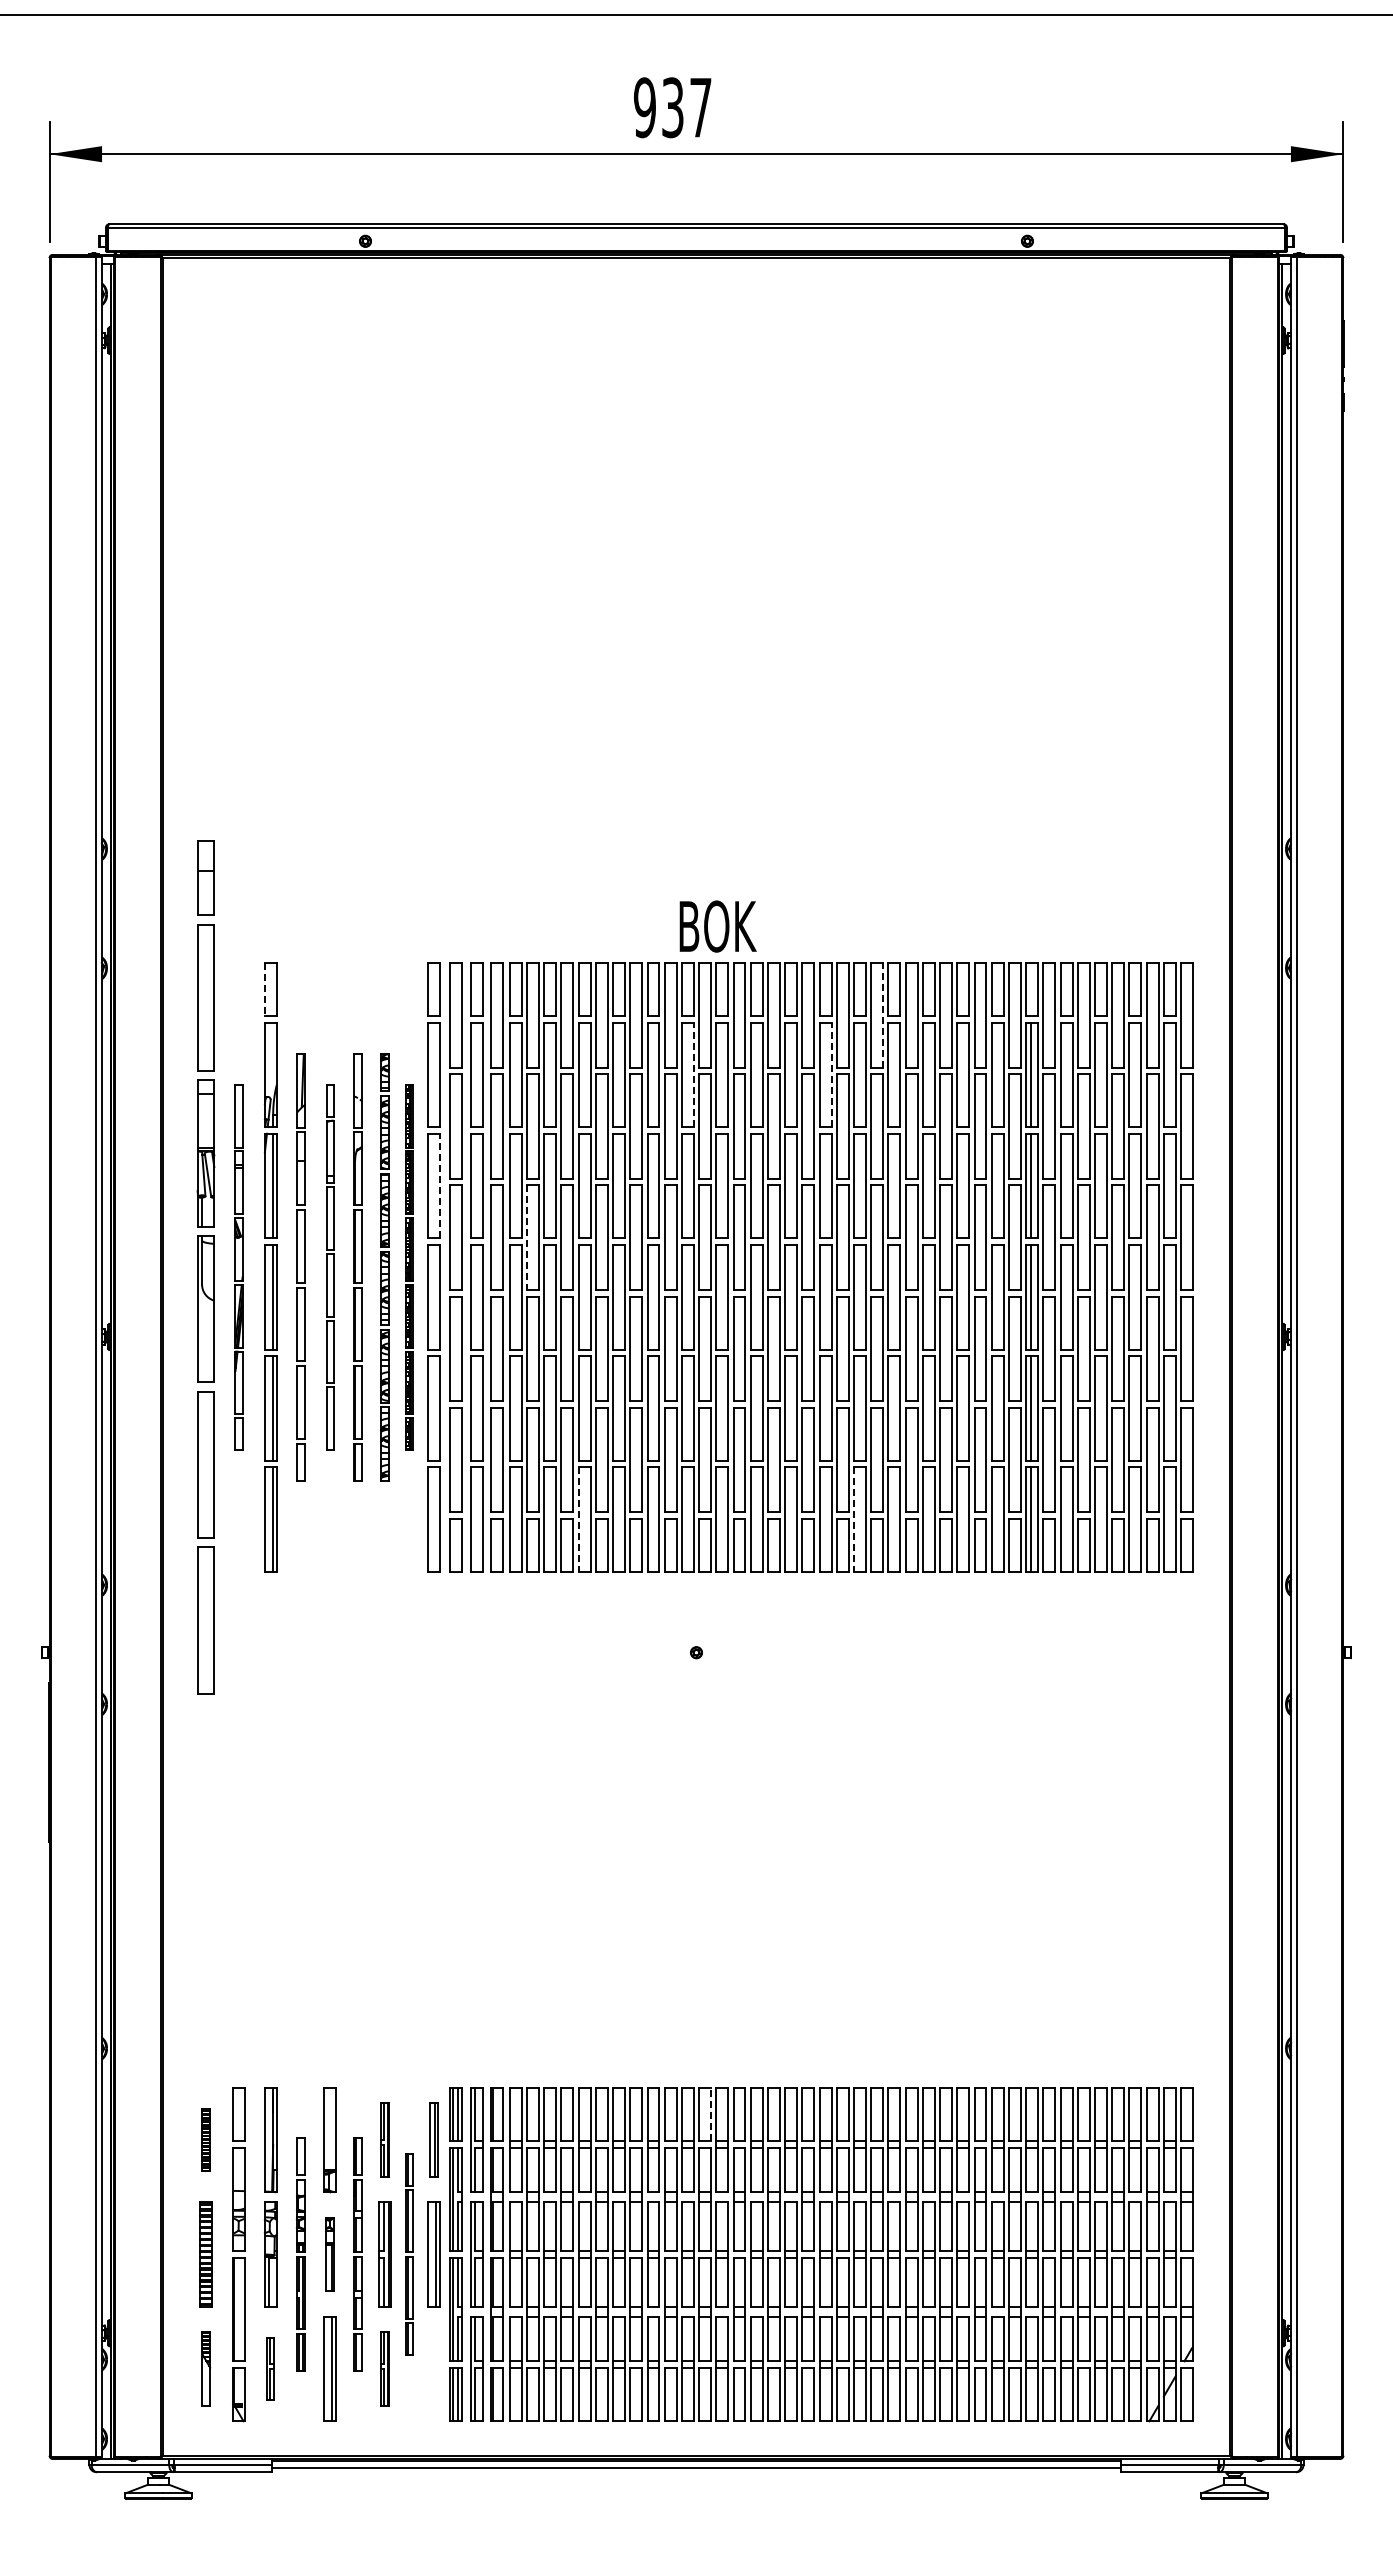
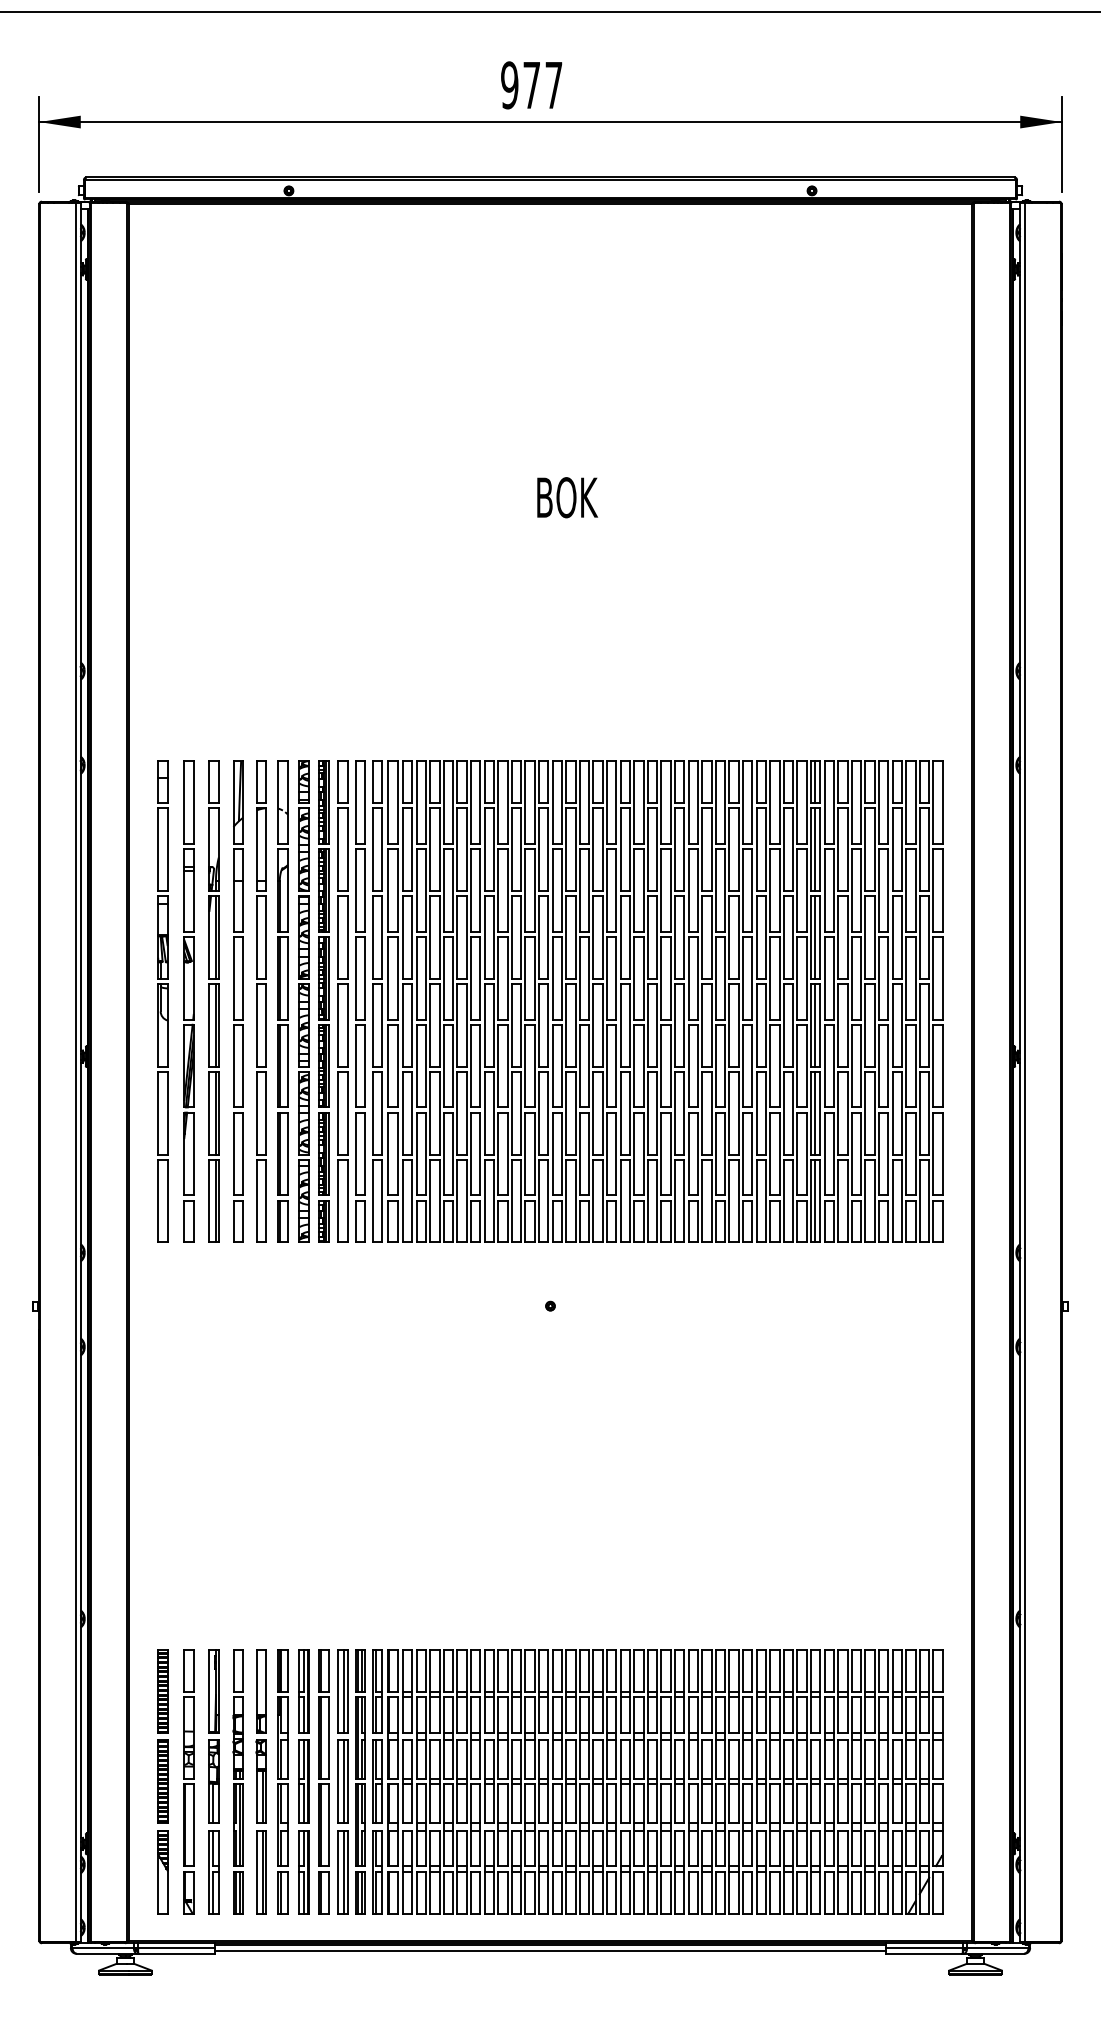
text: (672, 107) -> (531, 85), 937 -> 977
text: (717, 926) -> (567, 497), moved
line: (1031, 988) -> (815, 781), added
line: (264, 989) -> (209, 782), dashed -> solid
line: (883, 1014) -> (698, 801), dashed -> solid
line: (693, 1074) -> (548, 849), dashed -> solid
line: (831, 1074) -> (657, 849), dashed -> solid
line: (439, 1185) -> (347, 937), dashed -> solid
line: (527, 1238) -> (416, 978), dashed -> solid
part: (205, 1267) -> (162, 1001), size x0.71
part: (238, 1267) -> (188, 1001), size x1.67
part: (300, 1267) -> (237, 1001), size x1.43
part: (329, 1267) -> (260, 1001), size x1.67
part: (357, 1267) -> (282, 1001), size x1.43
part: (384, 1267) -> (303, 1001), size x1.43
part: (409, 1267) -> (323, 1001), size x1.67
line: (578, 1520) -> (457, 1201), dashed -> solid
line: (854, 1520) -> (675, 1201), dashed -> solid
line: (711, 2113) -> (562, 1670), dashed -> solid
part: (205, 2139) -> (162, 1690), size x1.67
part: (384, 2139) -> (303, 1690), size x1.43
part: (433, 2139) -> (342, 1690), size x1.43
part: (300, 2254) -> (237, 1781), size x1.43
part: (329, 2254) -> (260, 1781), size x1.43
part: (357, 2254) -> (282, 1781), size x1.43
part: (409, 2254) -> (323, 1781), size x1.67
part: (205, 2368) -> (162, 1871), size x1.43
part: (270, 2368) -> (213, 1871), size x1.67
part: (384, 2368) -> (303, 1871), size x1.43
part: (433, 2368) -> (342, 1871), added

